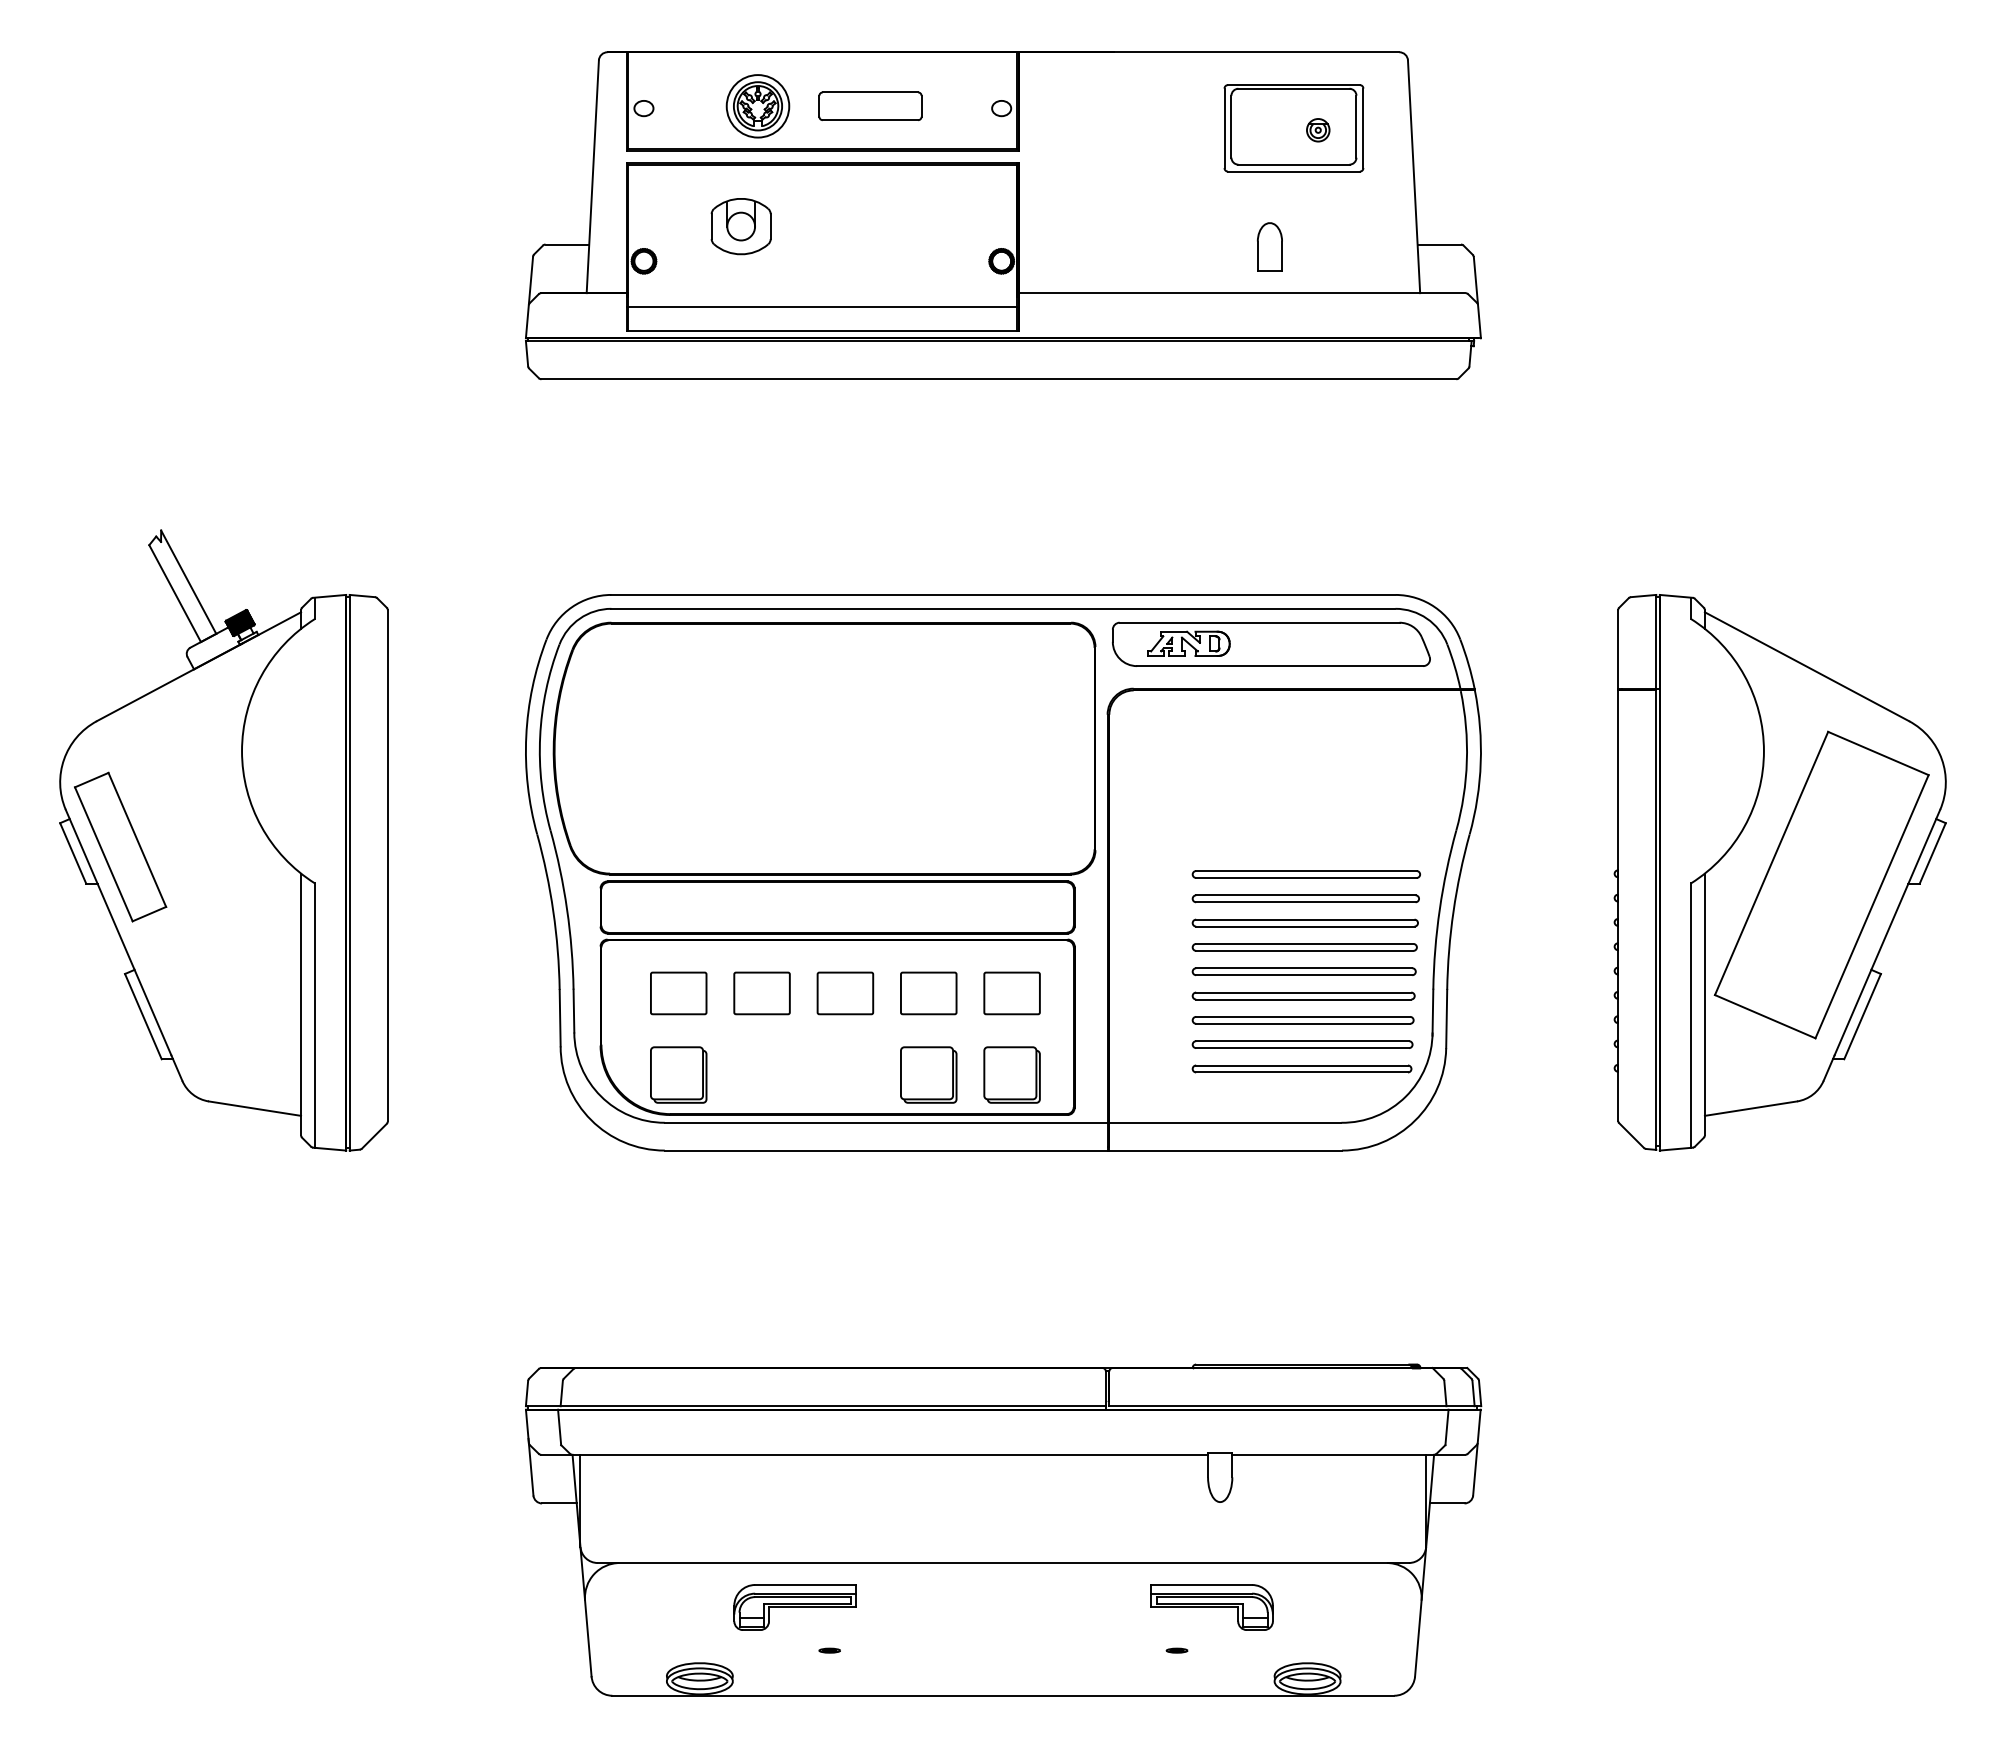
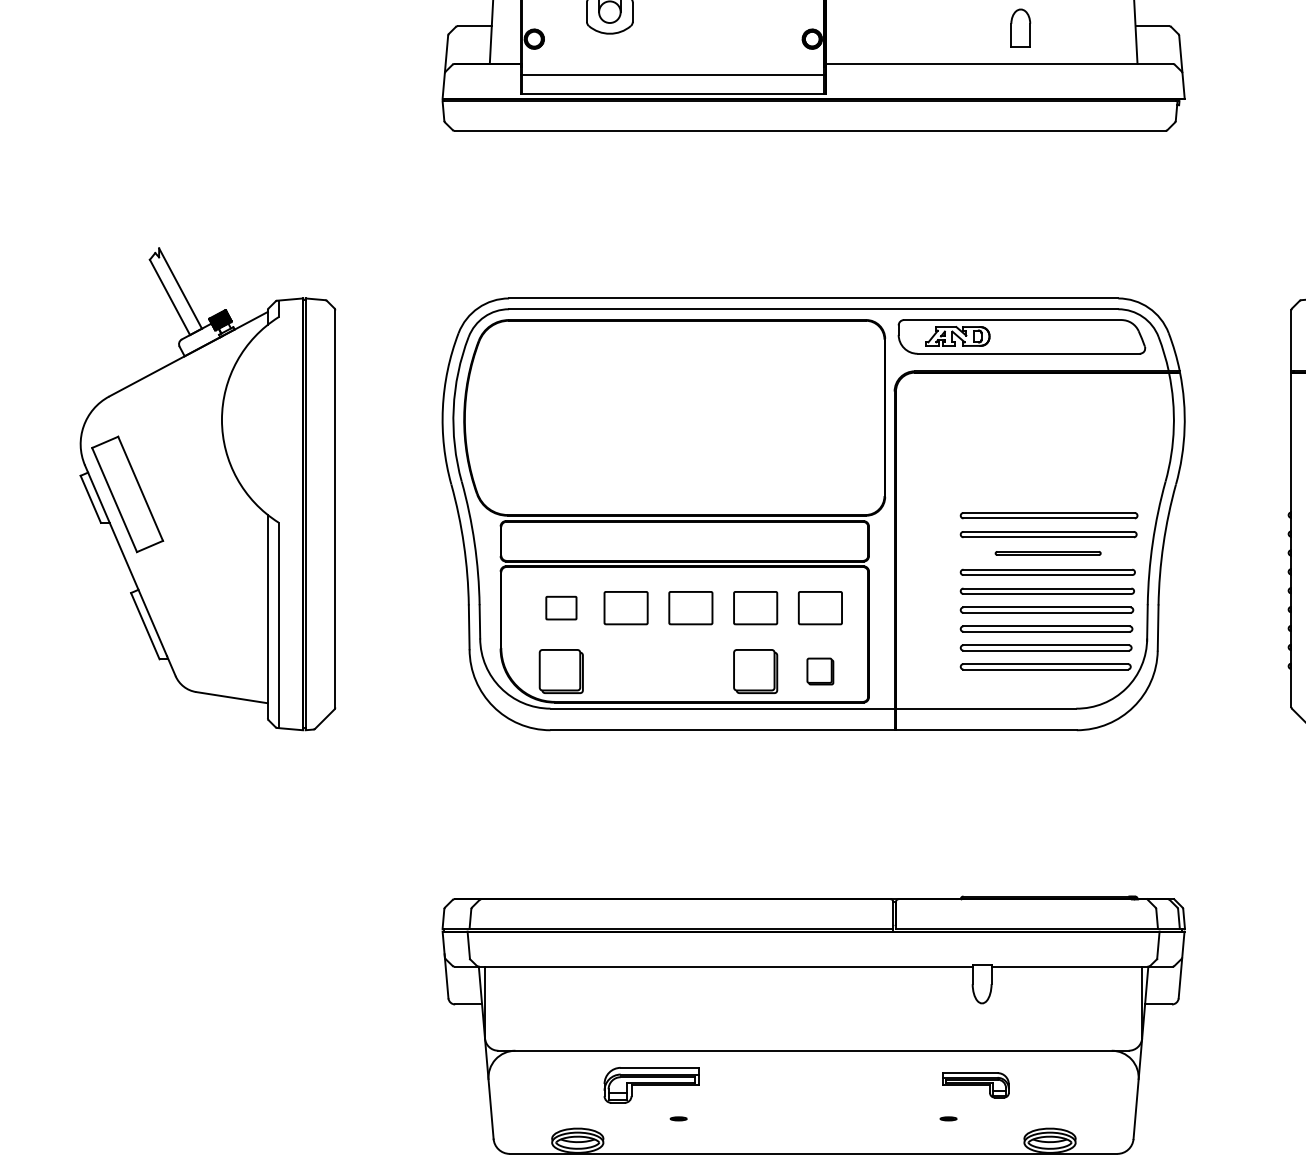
part: (1304, 922) -> (1047, 553), size x0.6
part: (678, 993) -> (561, 608), size x0.7
part: (1011, 1074) -> (819, 671), size x0.6
part: (1211, 1607) -> (975, 1085), size x0.7

